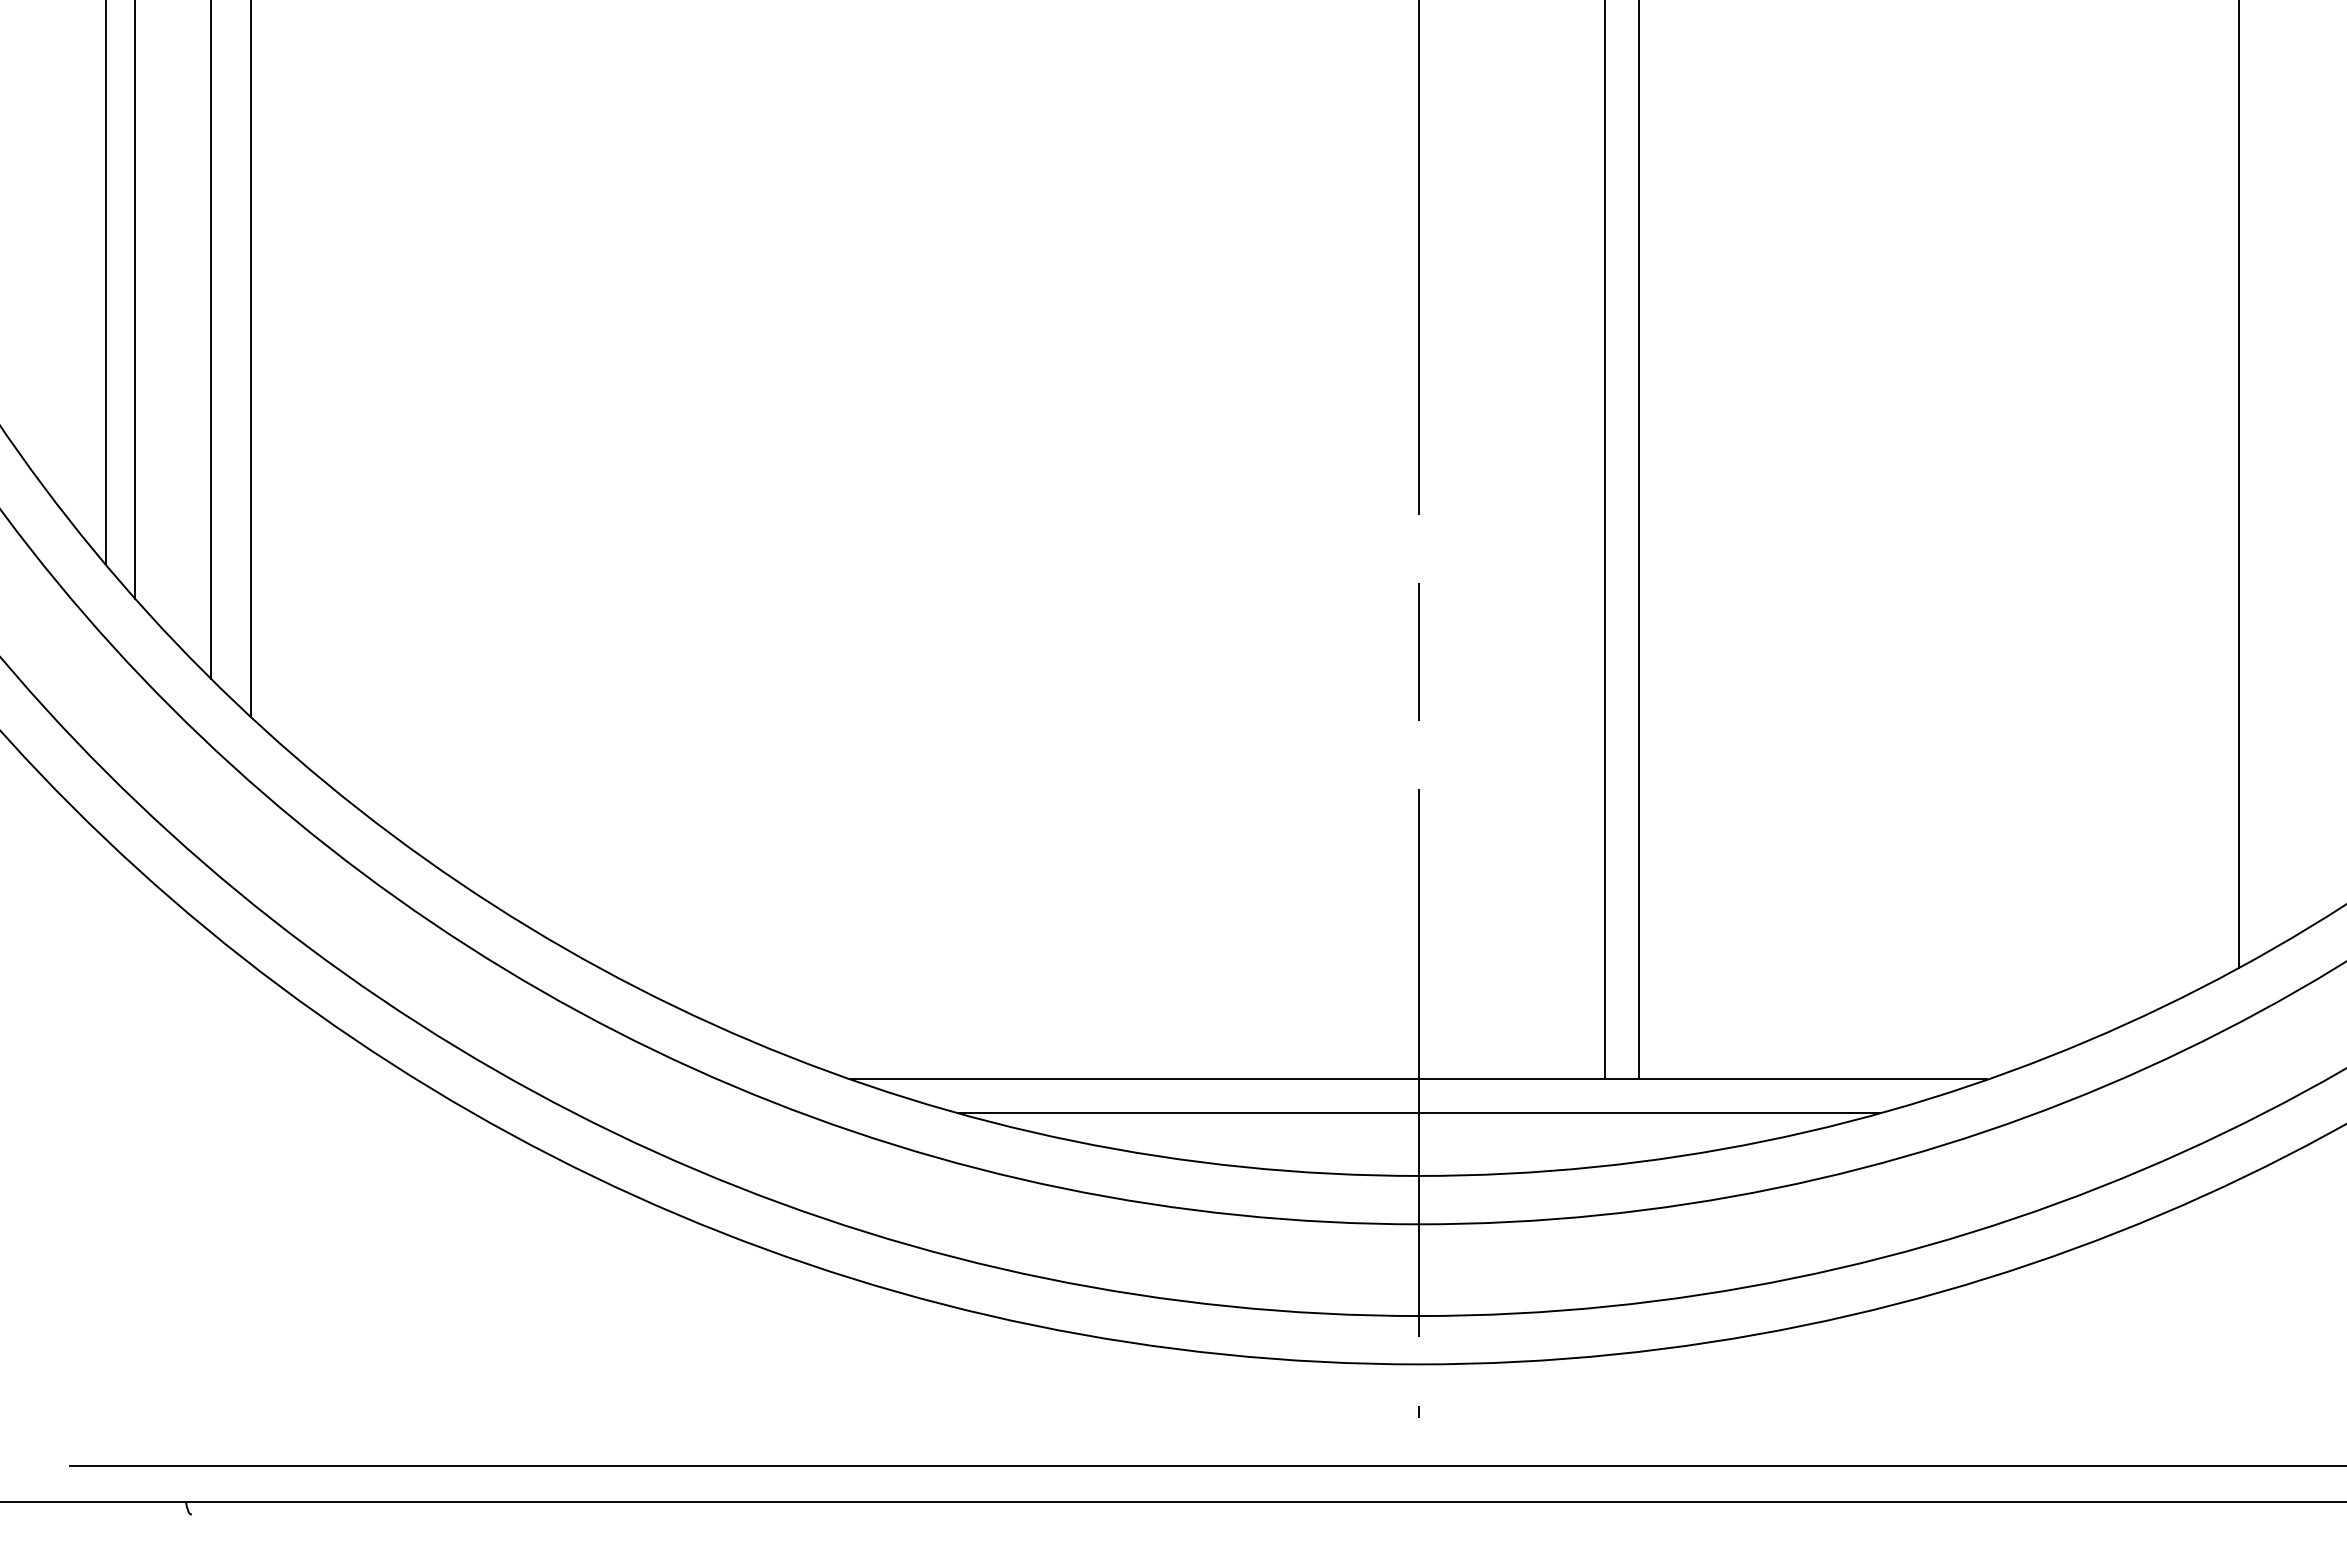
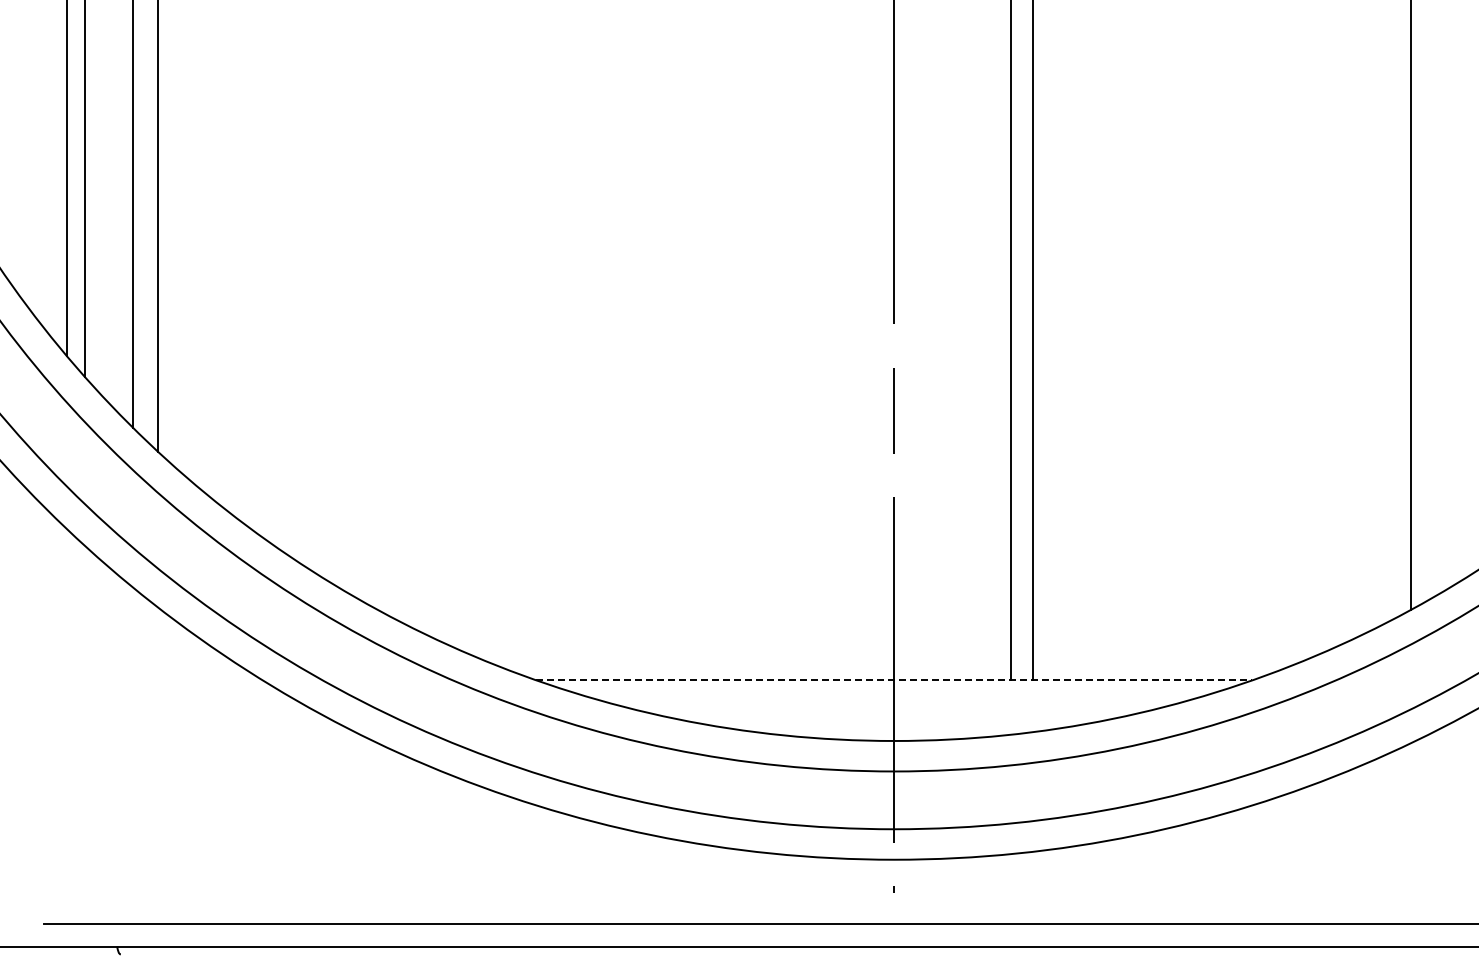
line: (1419, 1079) -> (894, 680), solid -> dashed
line: (1419, 1113) -> (894, 701), removed

